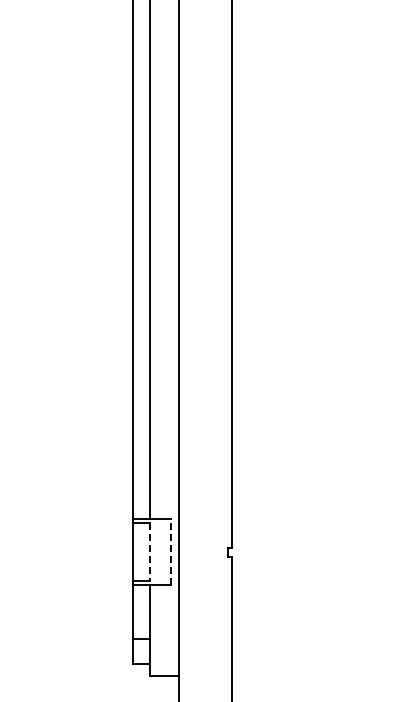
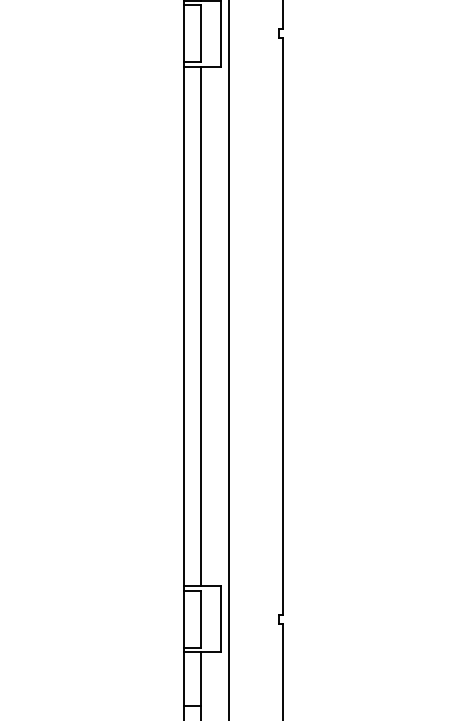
line: (170, 551) -> (221, 618), dashed -> solid
line: (149, 552) -> (200, 619), dashed -> solid

